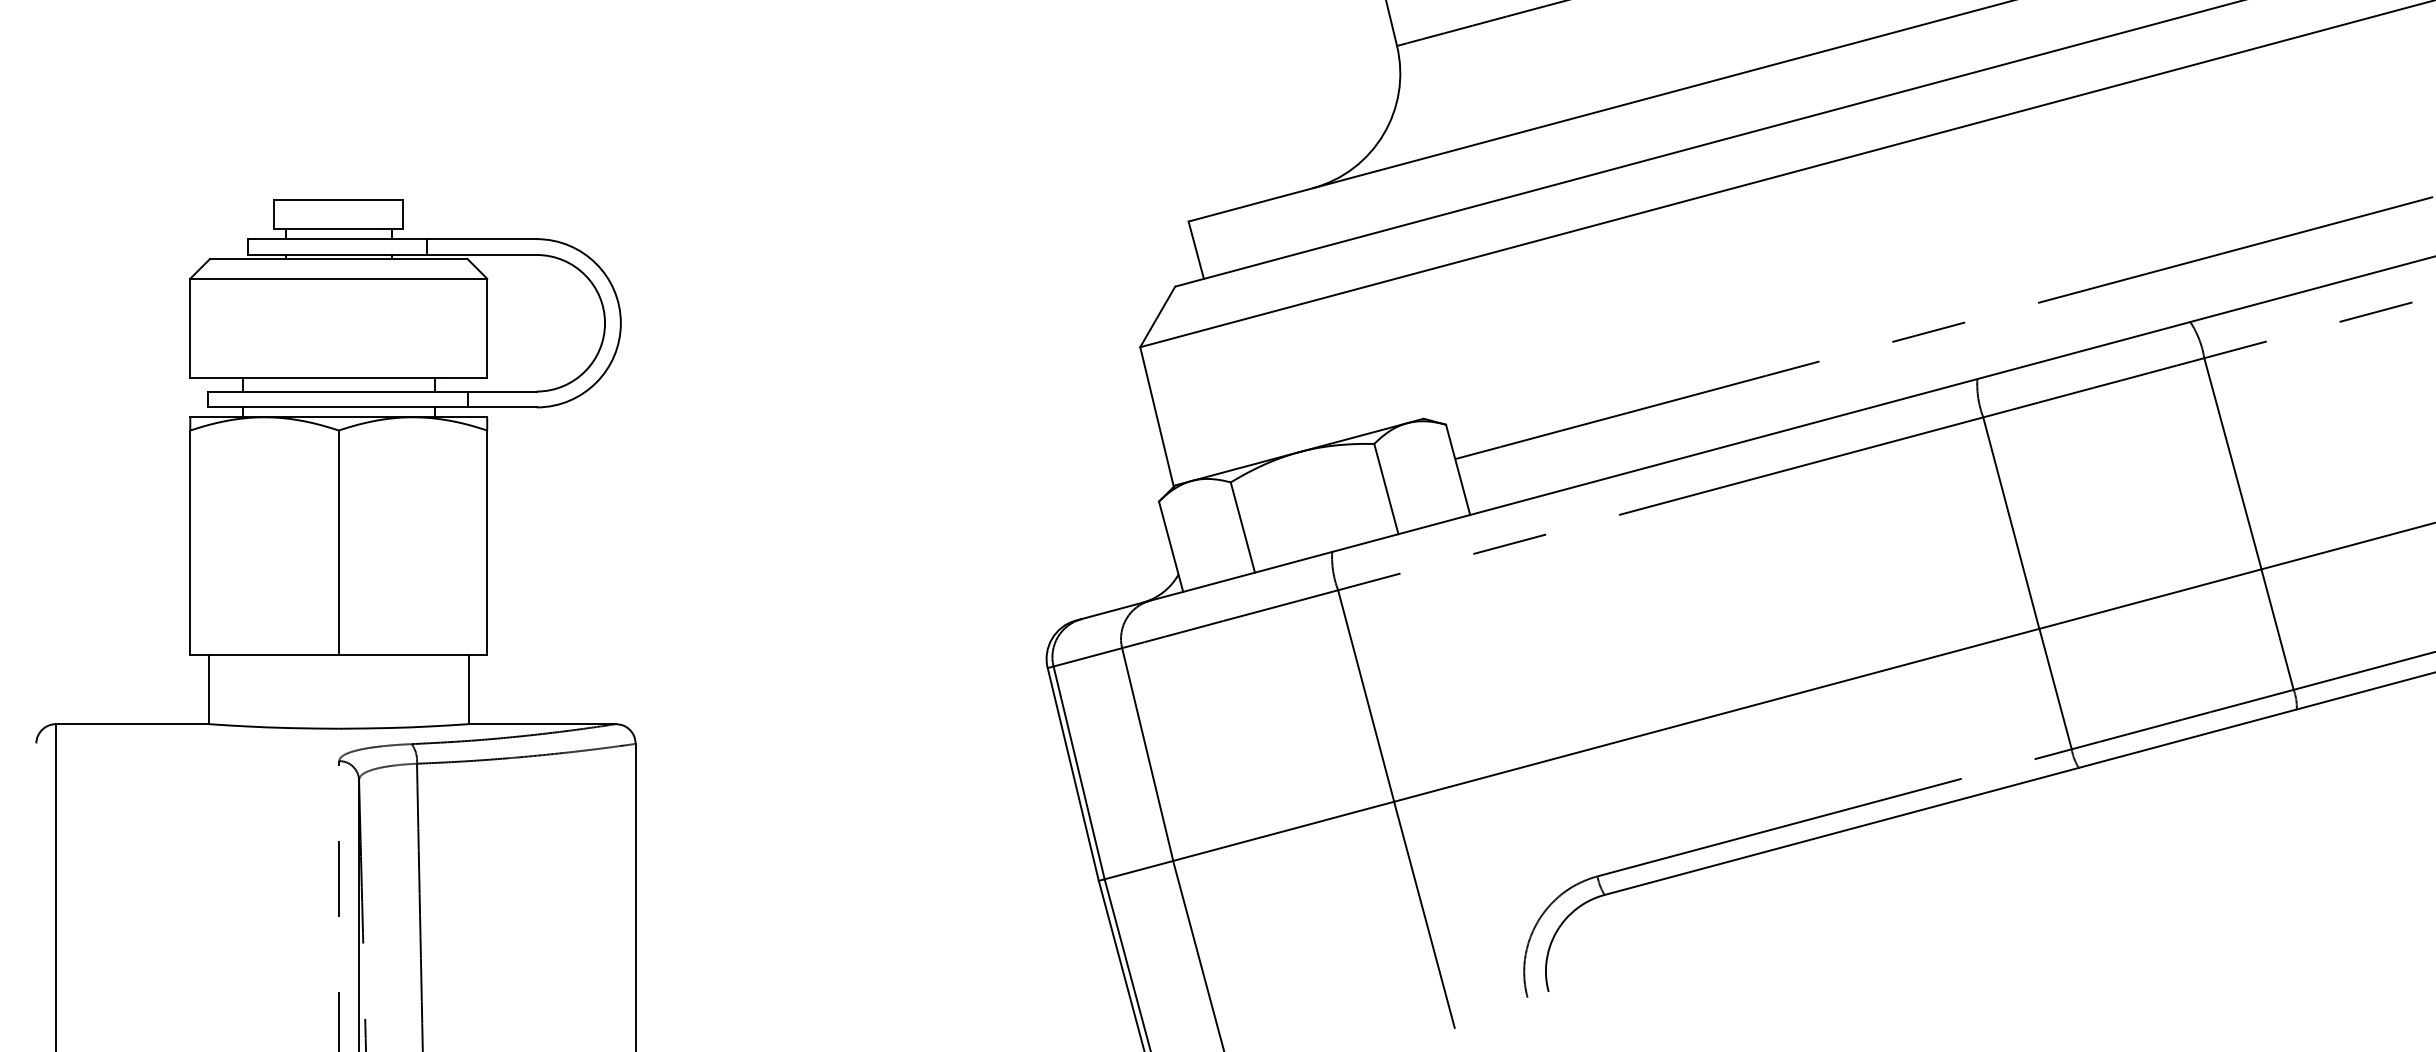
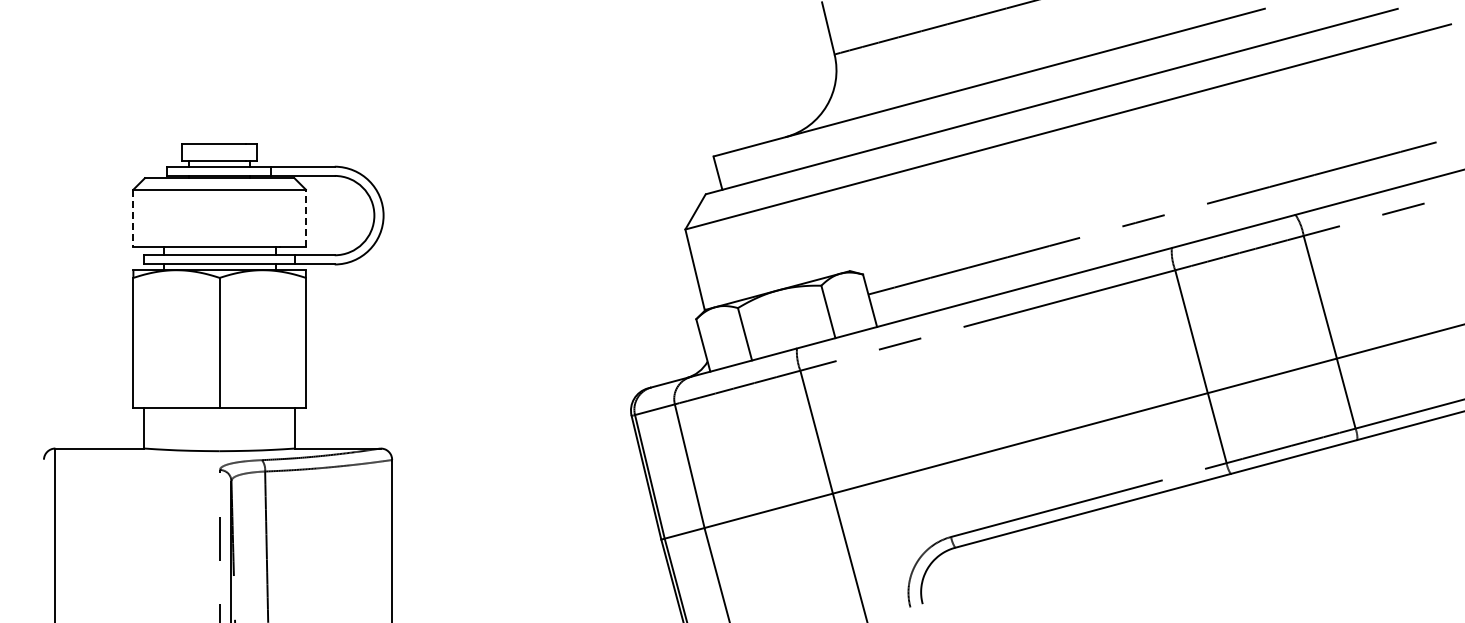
line: (190, 328) -> (133, 218), solid -> dashed
line: (486, 328) -> (305, 218), solid -> dashed

